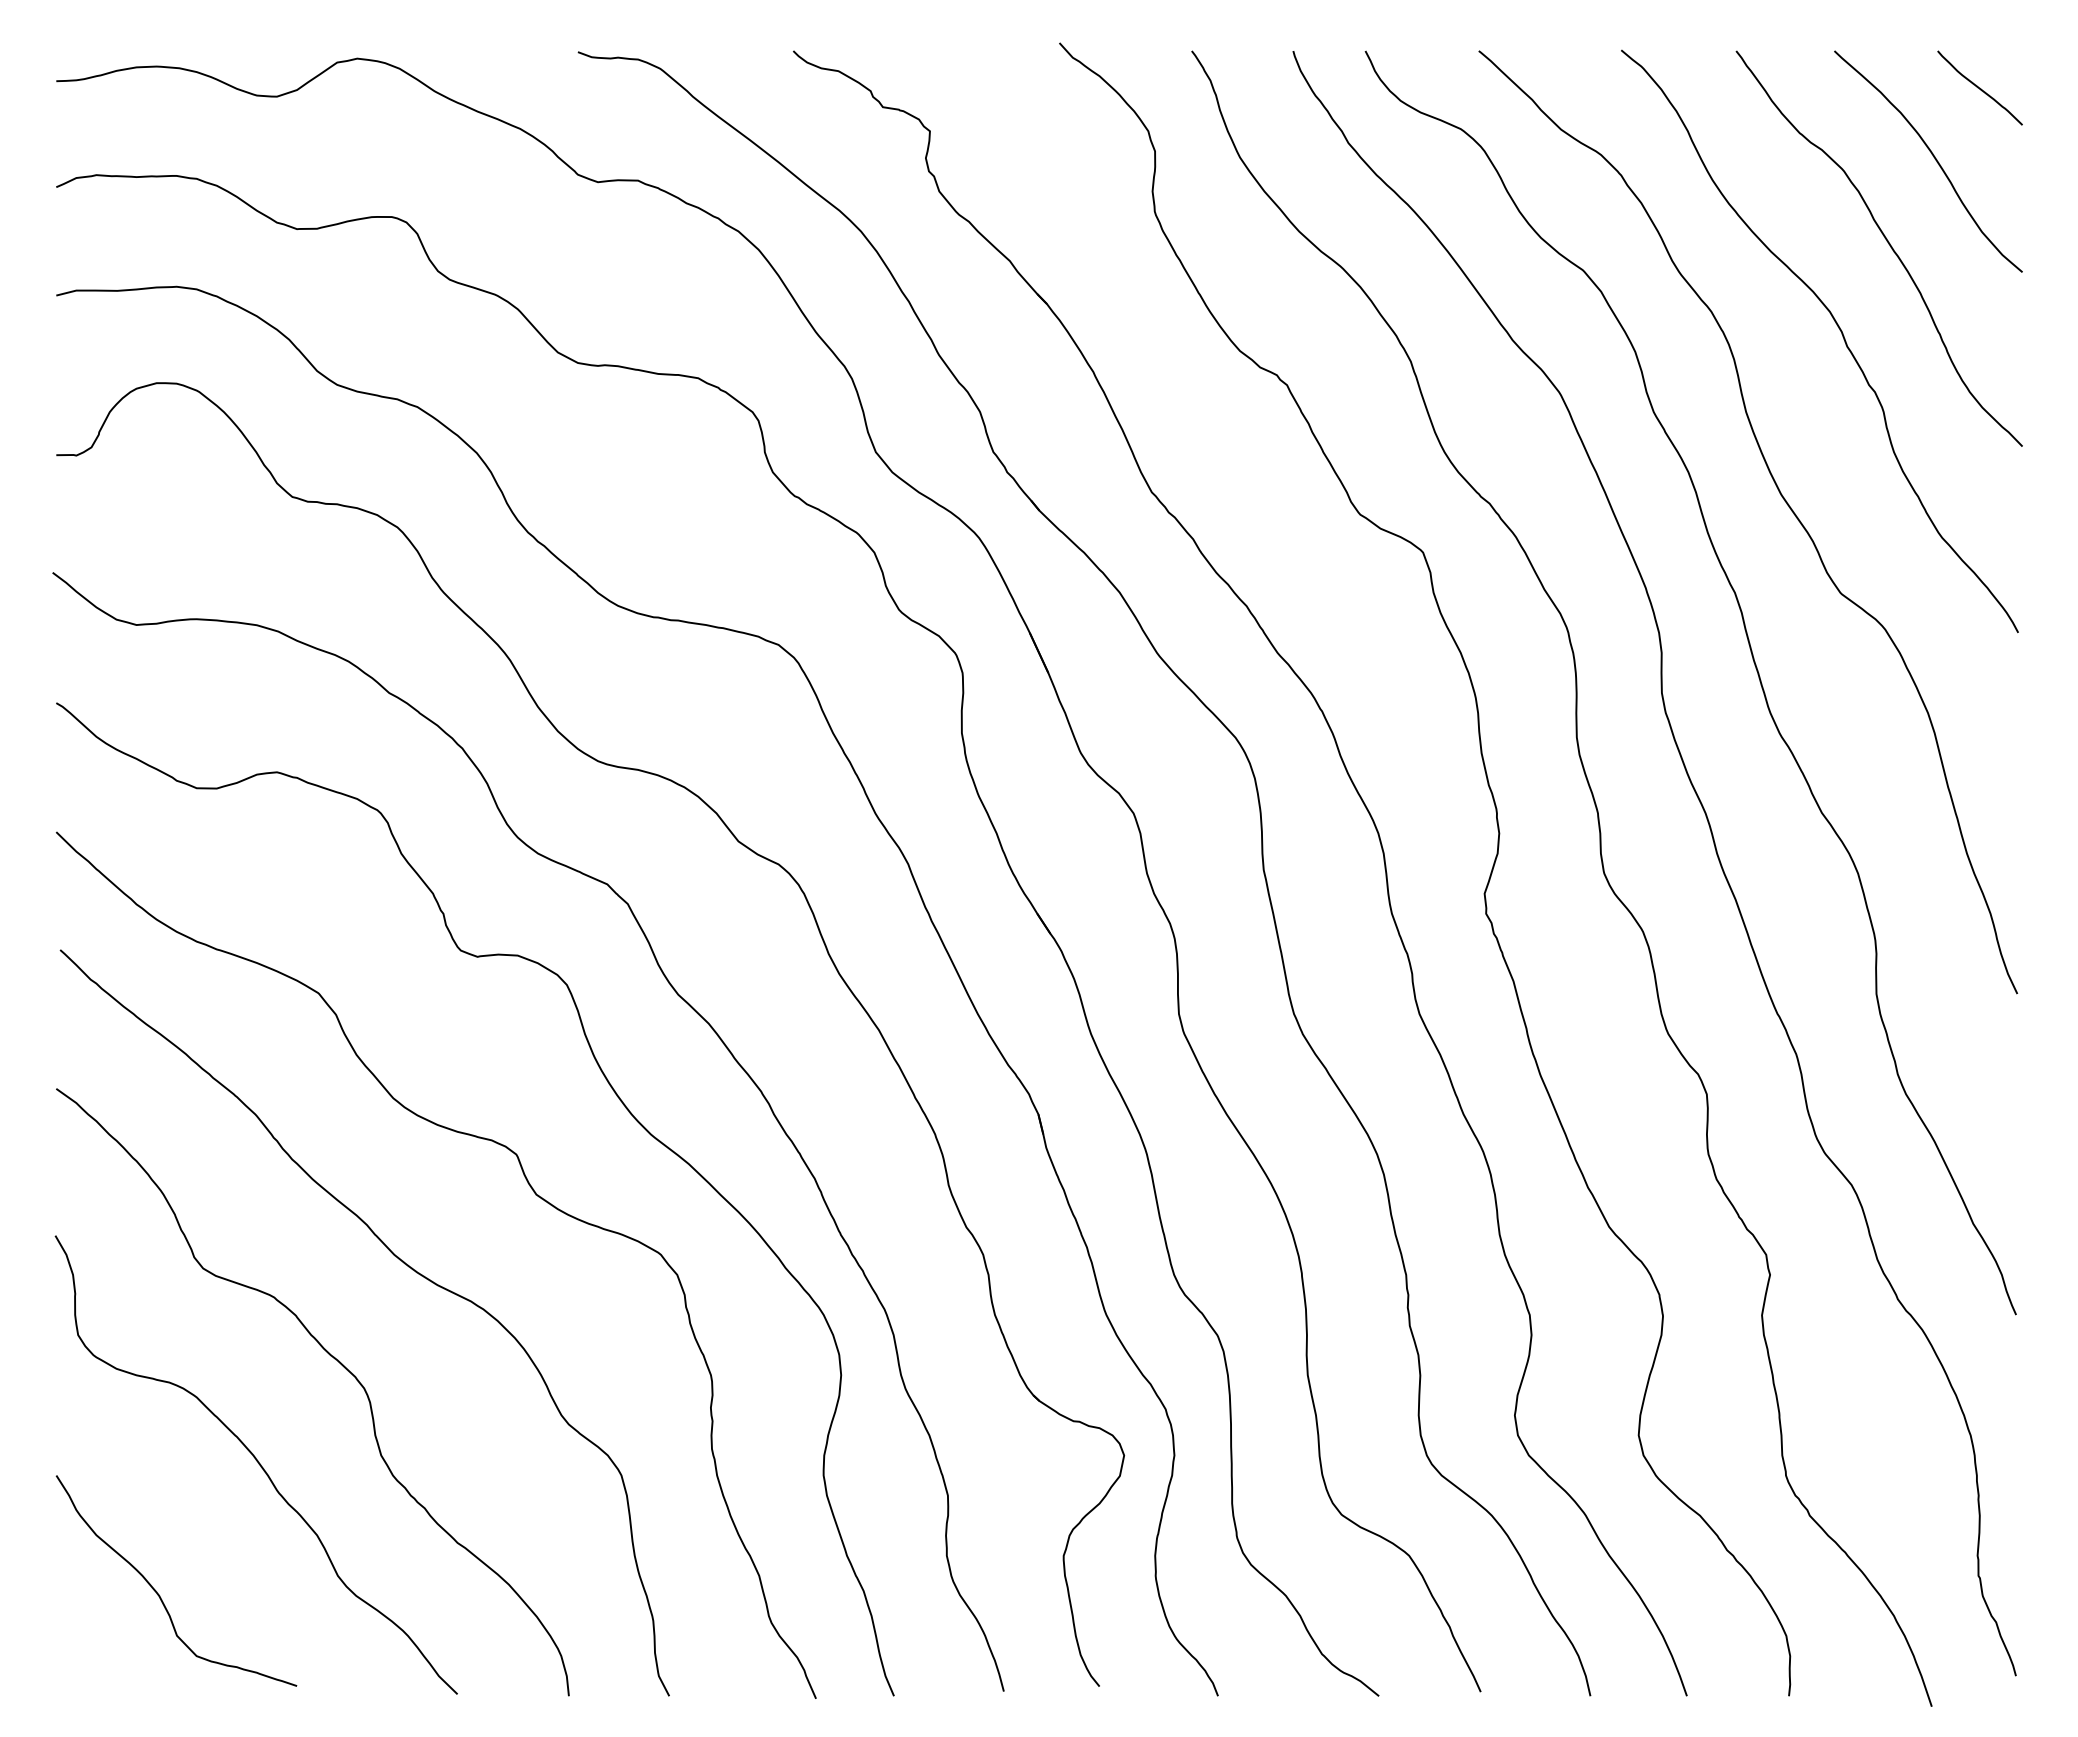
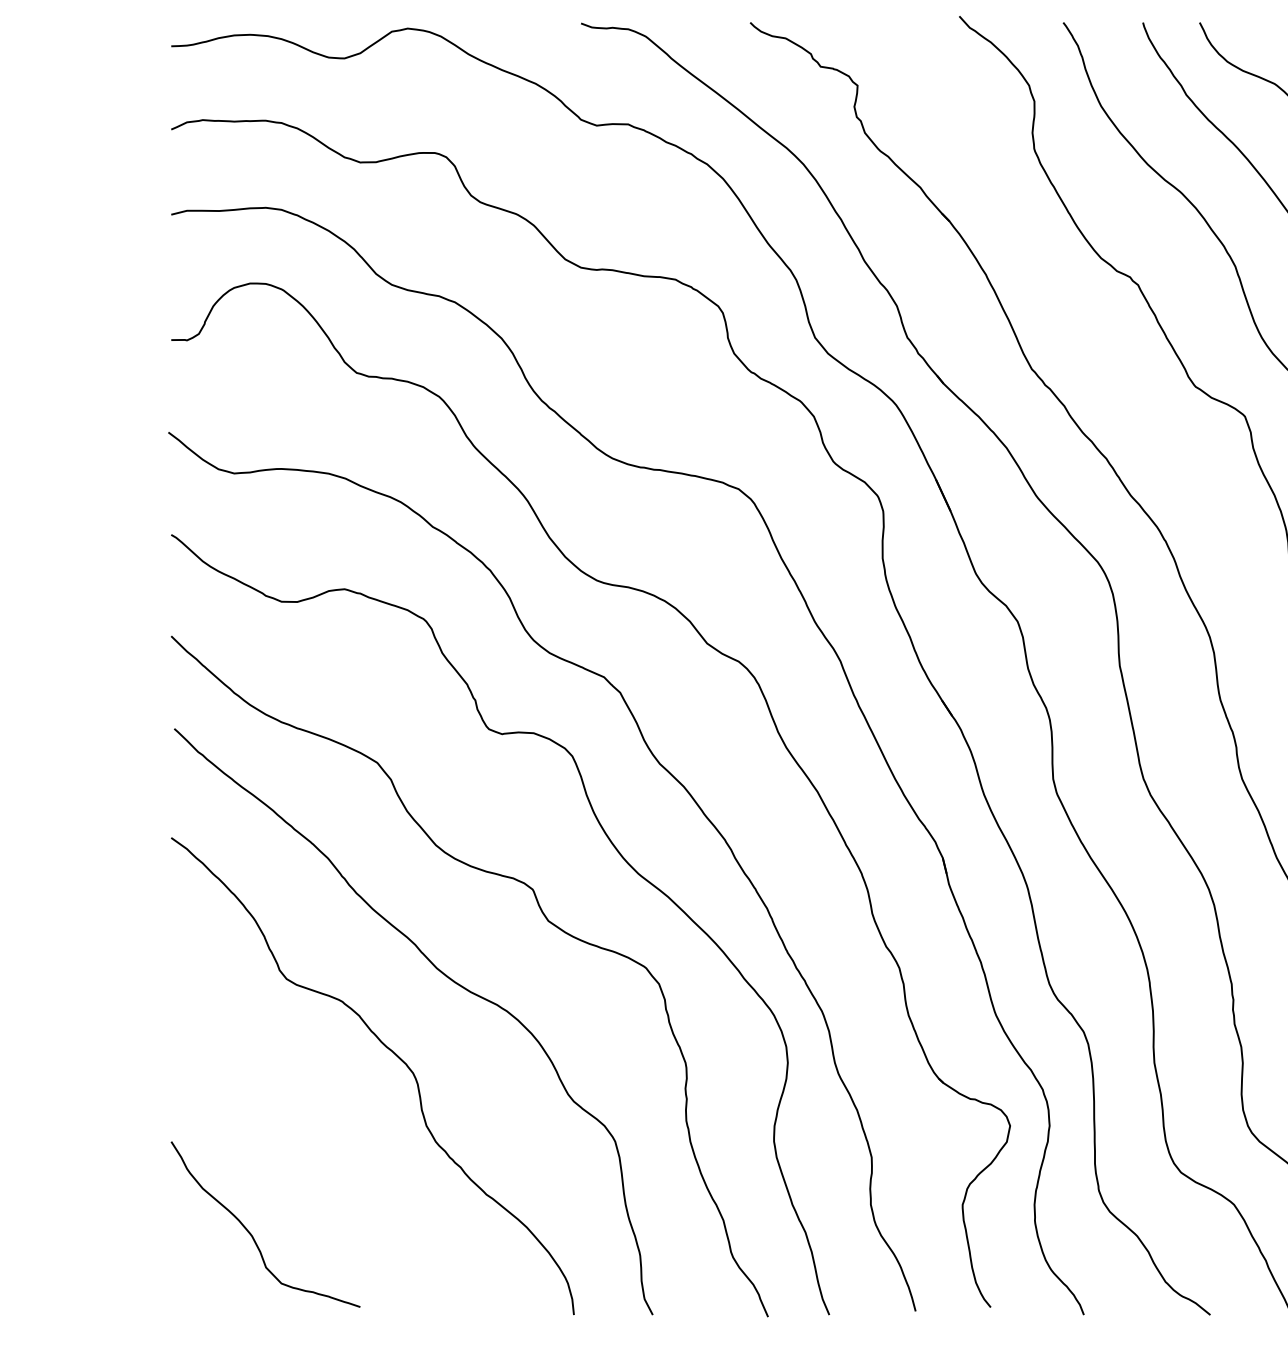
curve: (257, 1462) -> (329, 1131), removed

